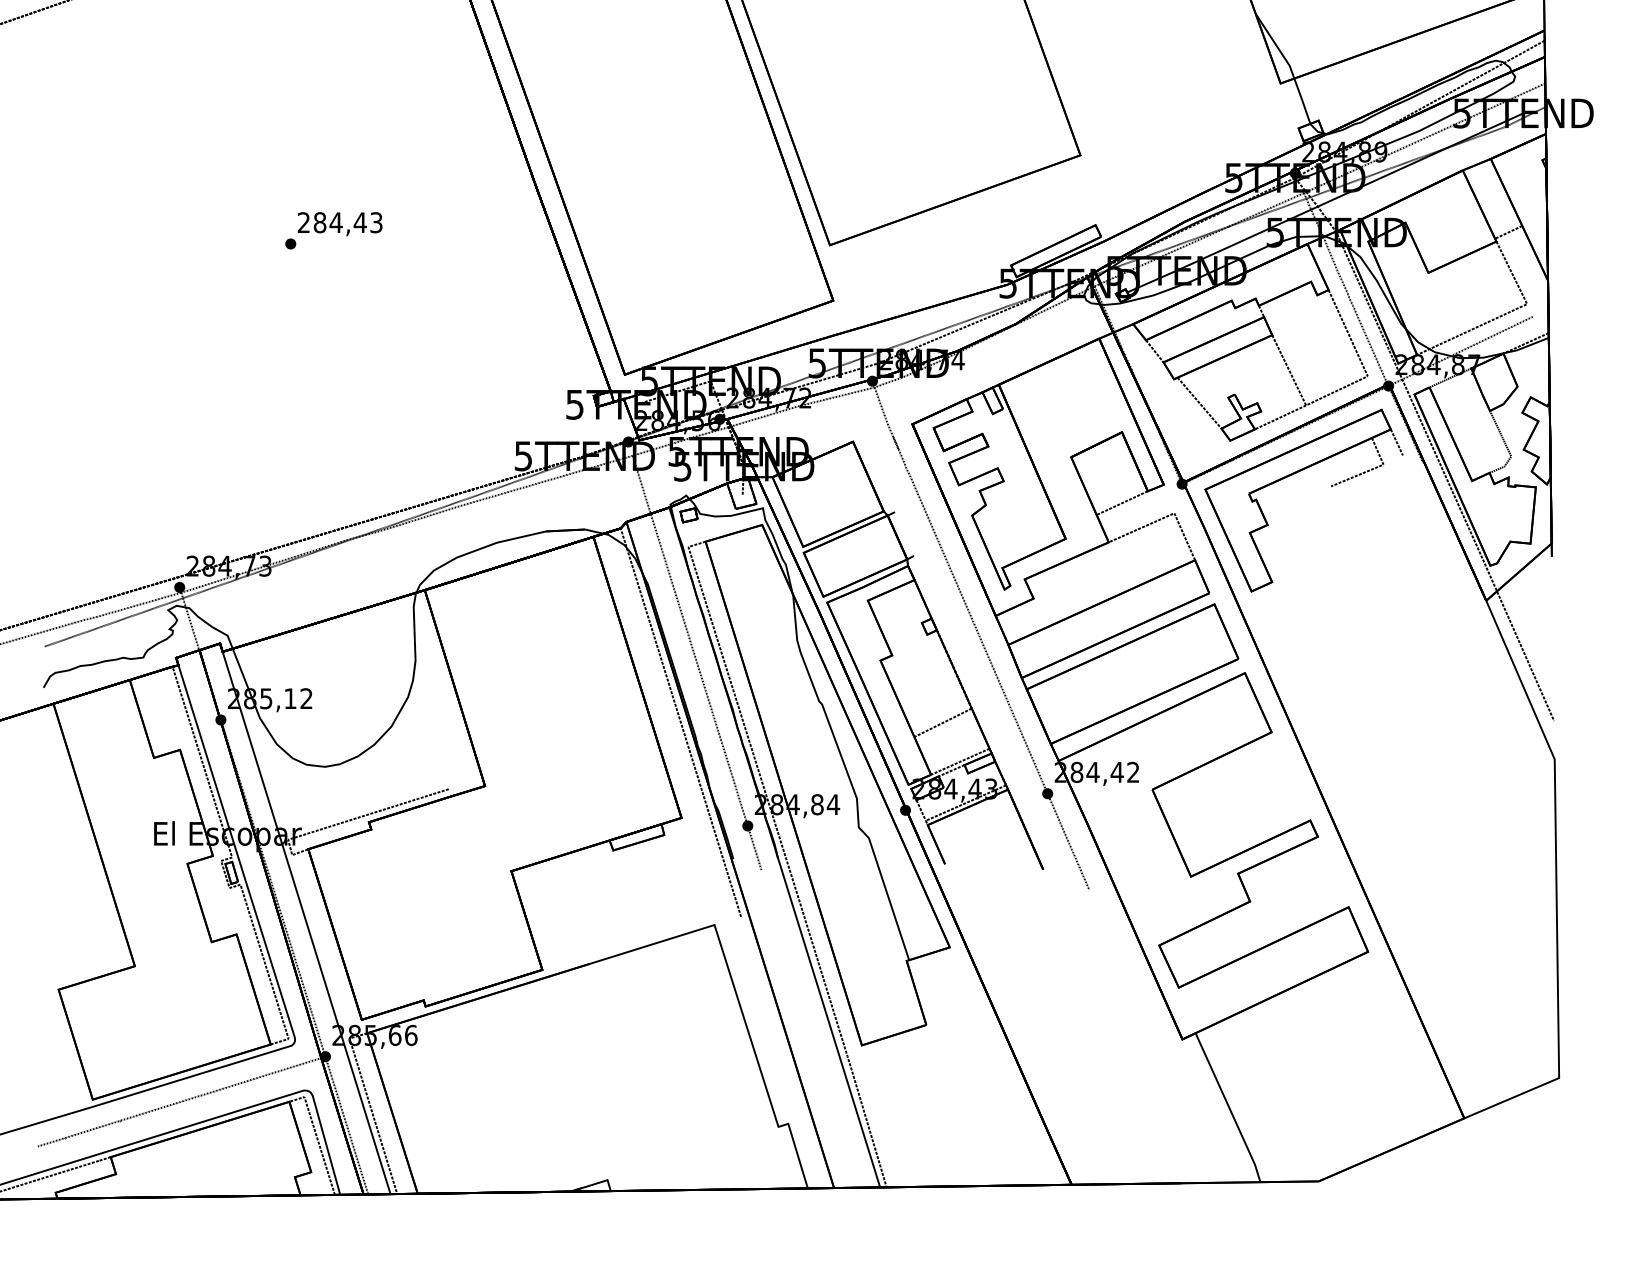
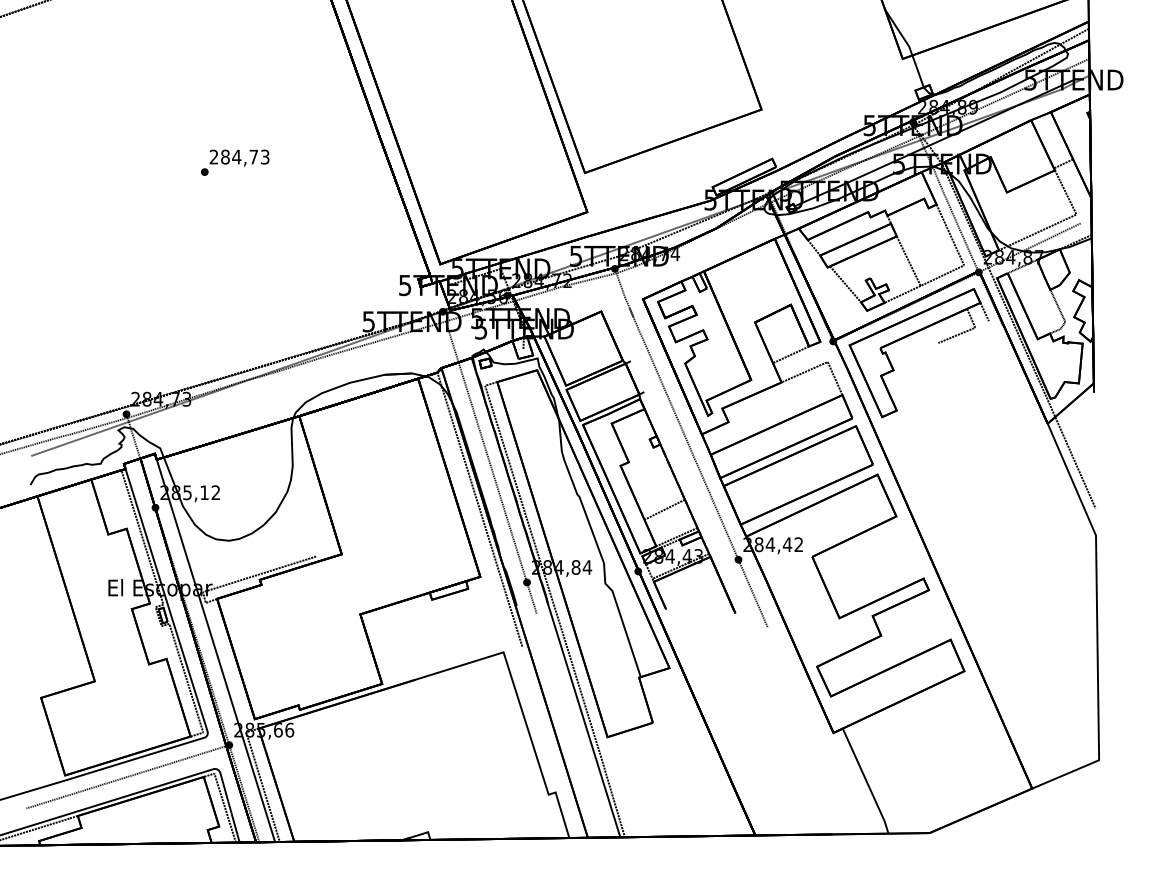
text: (359, 222) -> (253, 156), 284,43 -> 284,73

